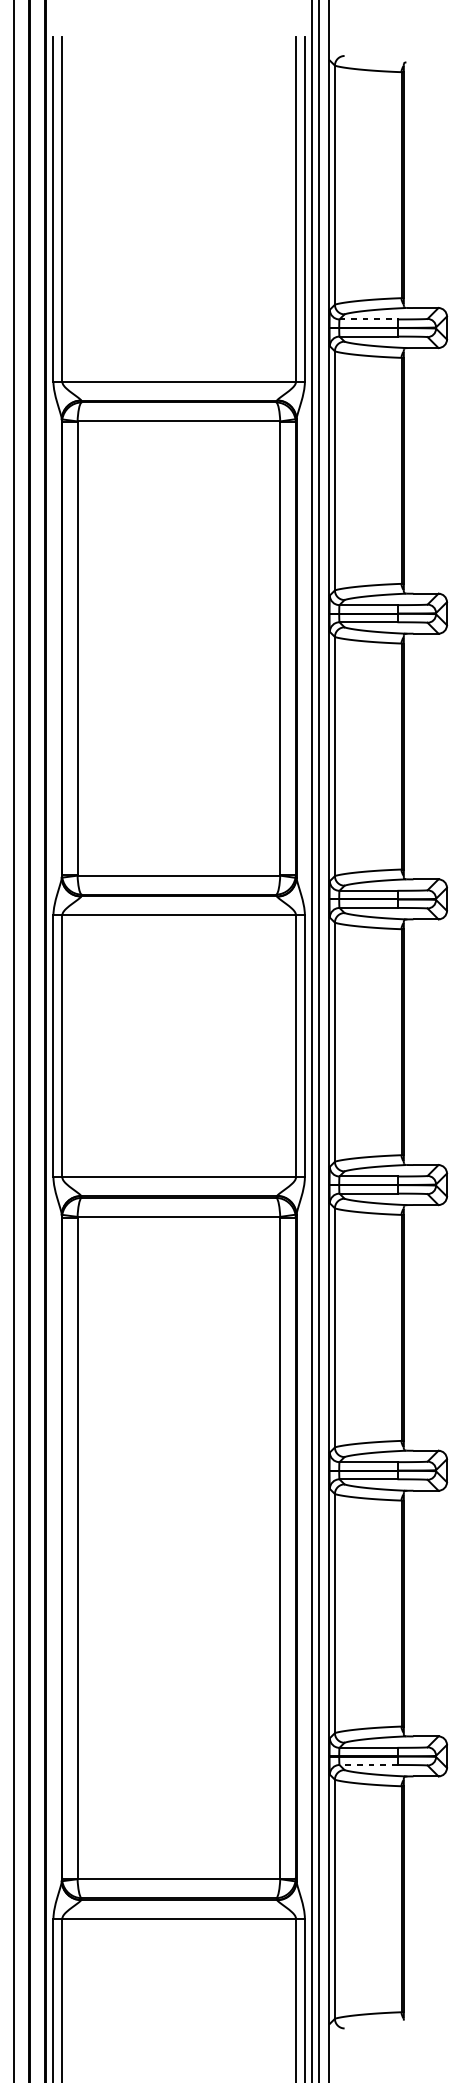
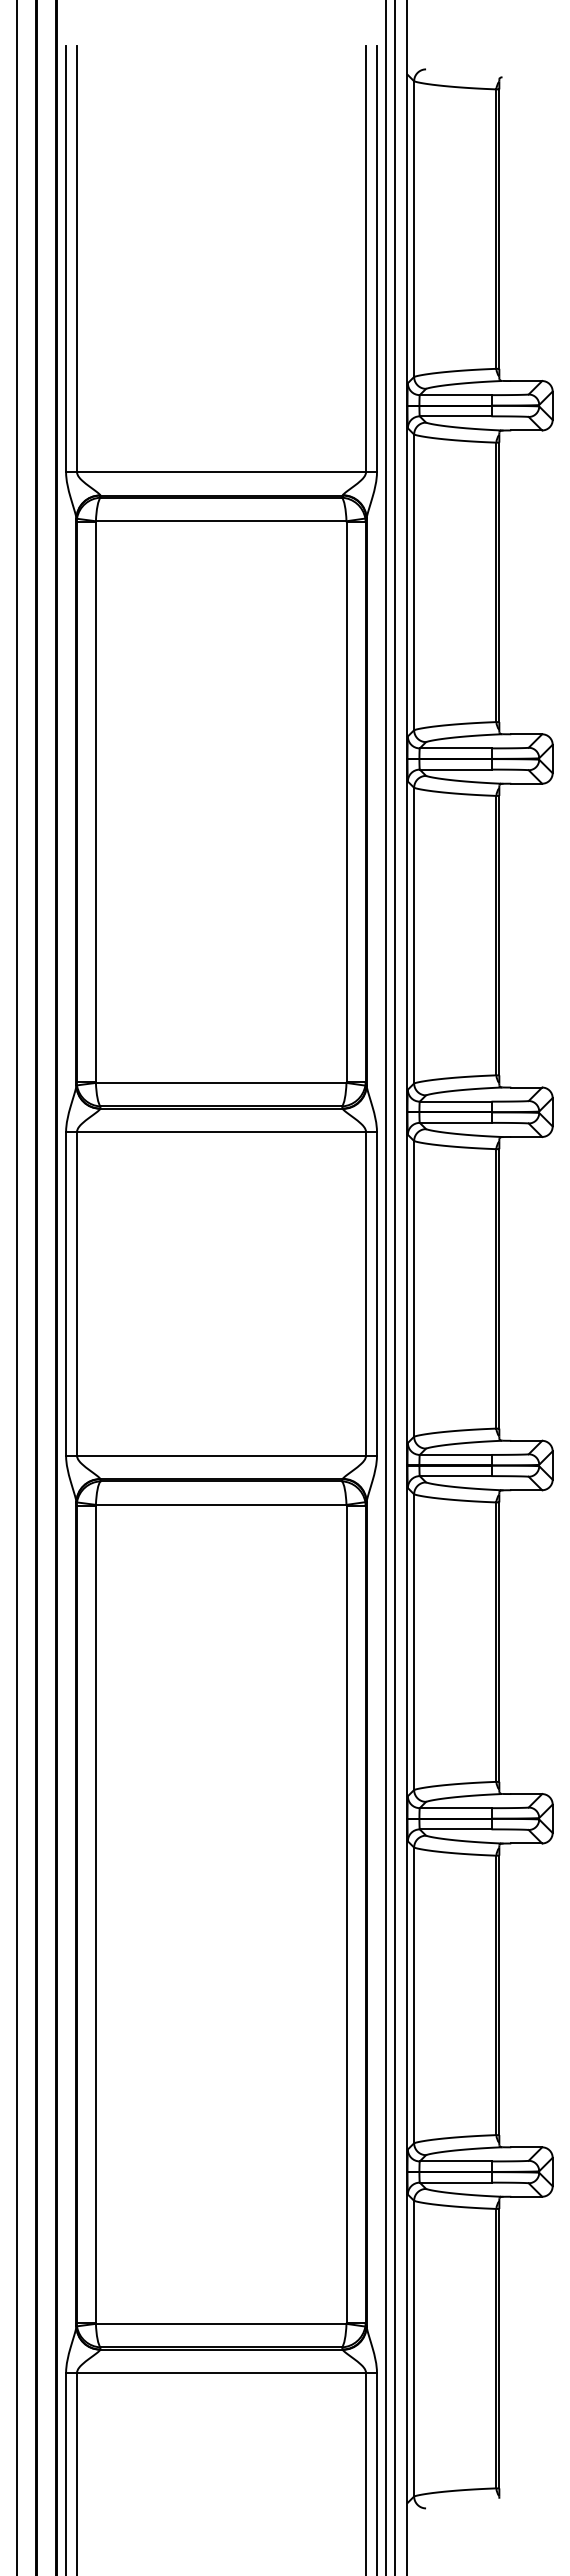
line: (368, 319) -> (455, 395), dashed -> solid
line: (368, 1764) -> (455, 2182), dashed -> solid

